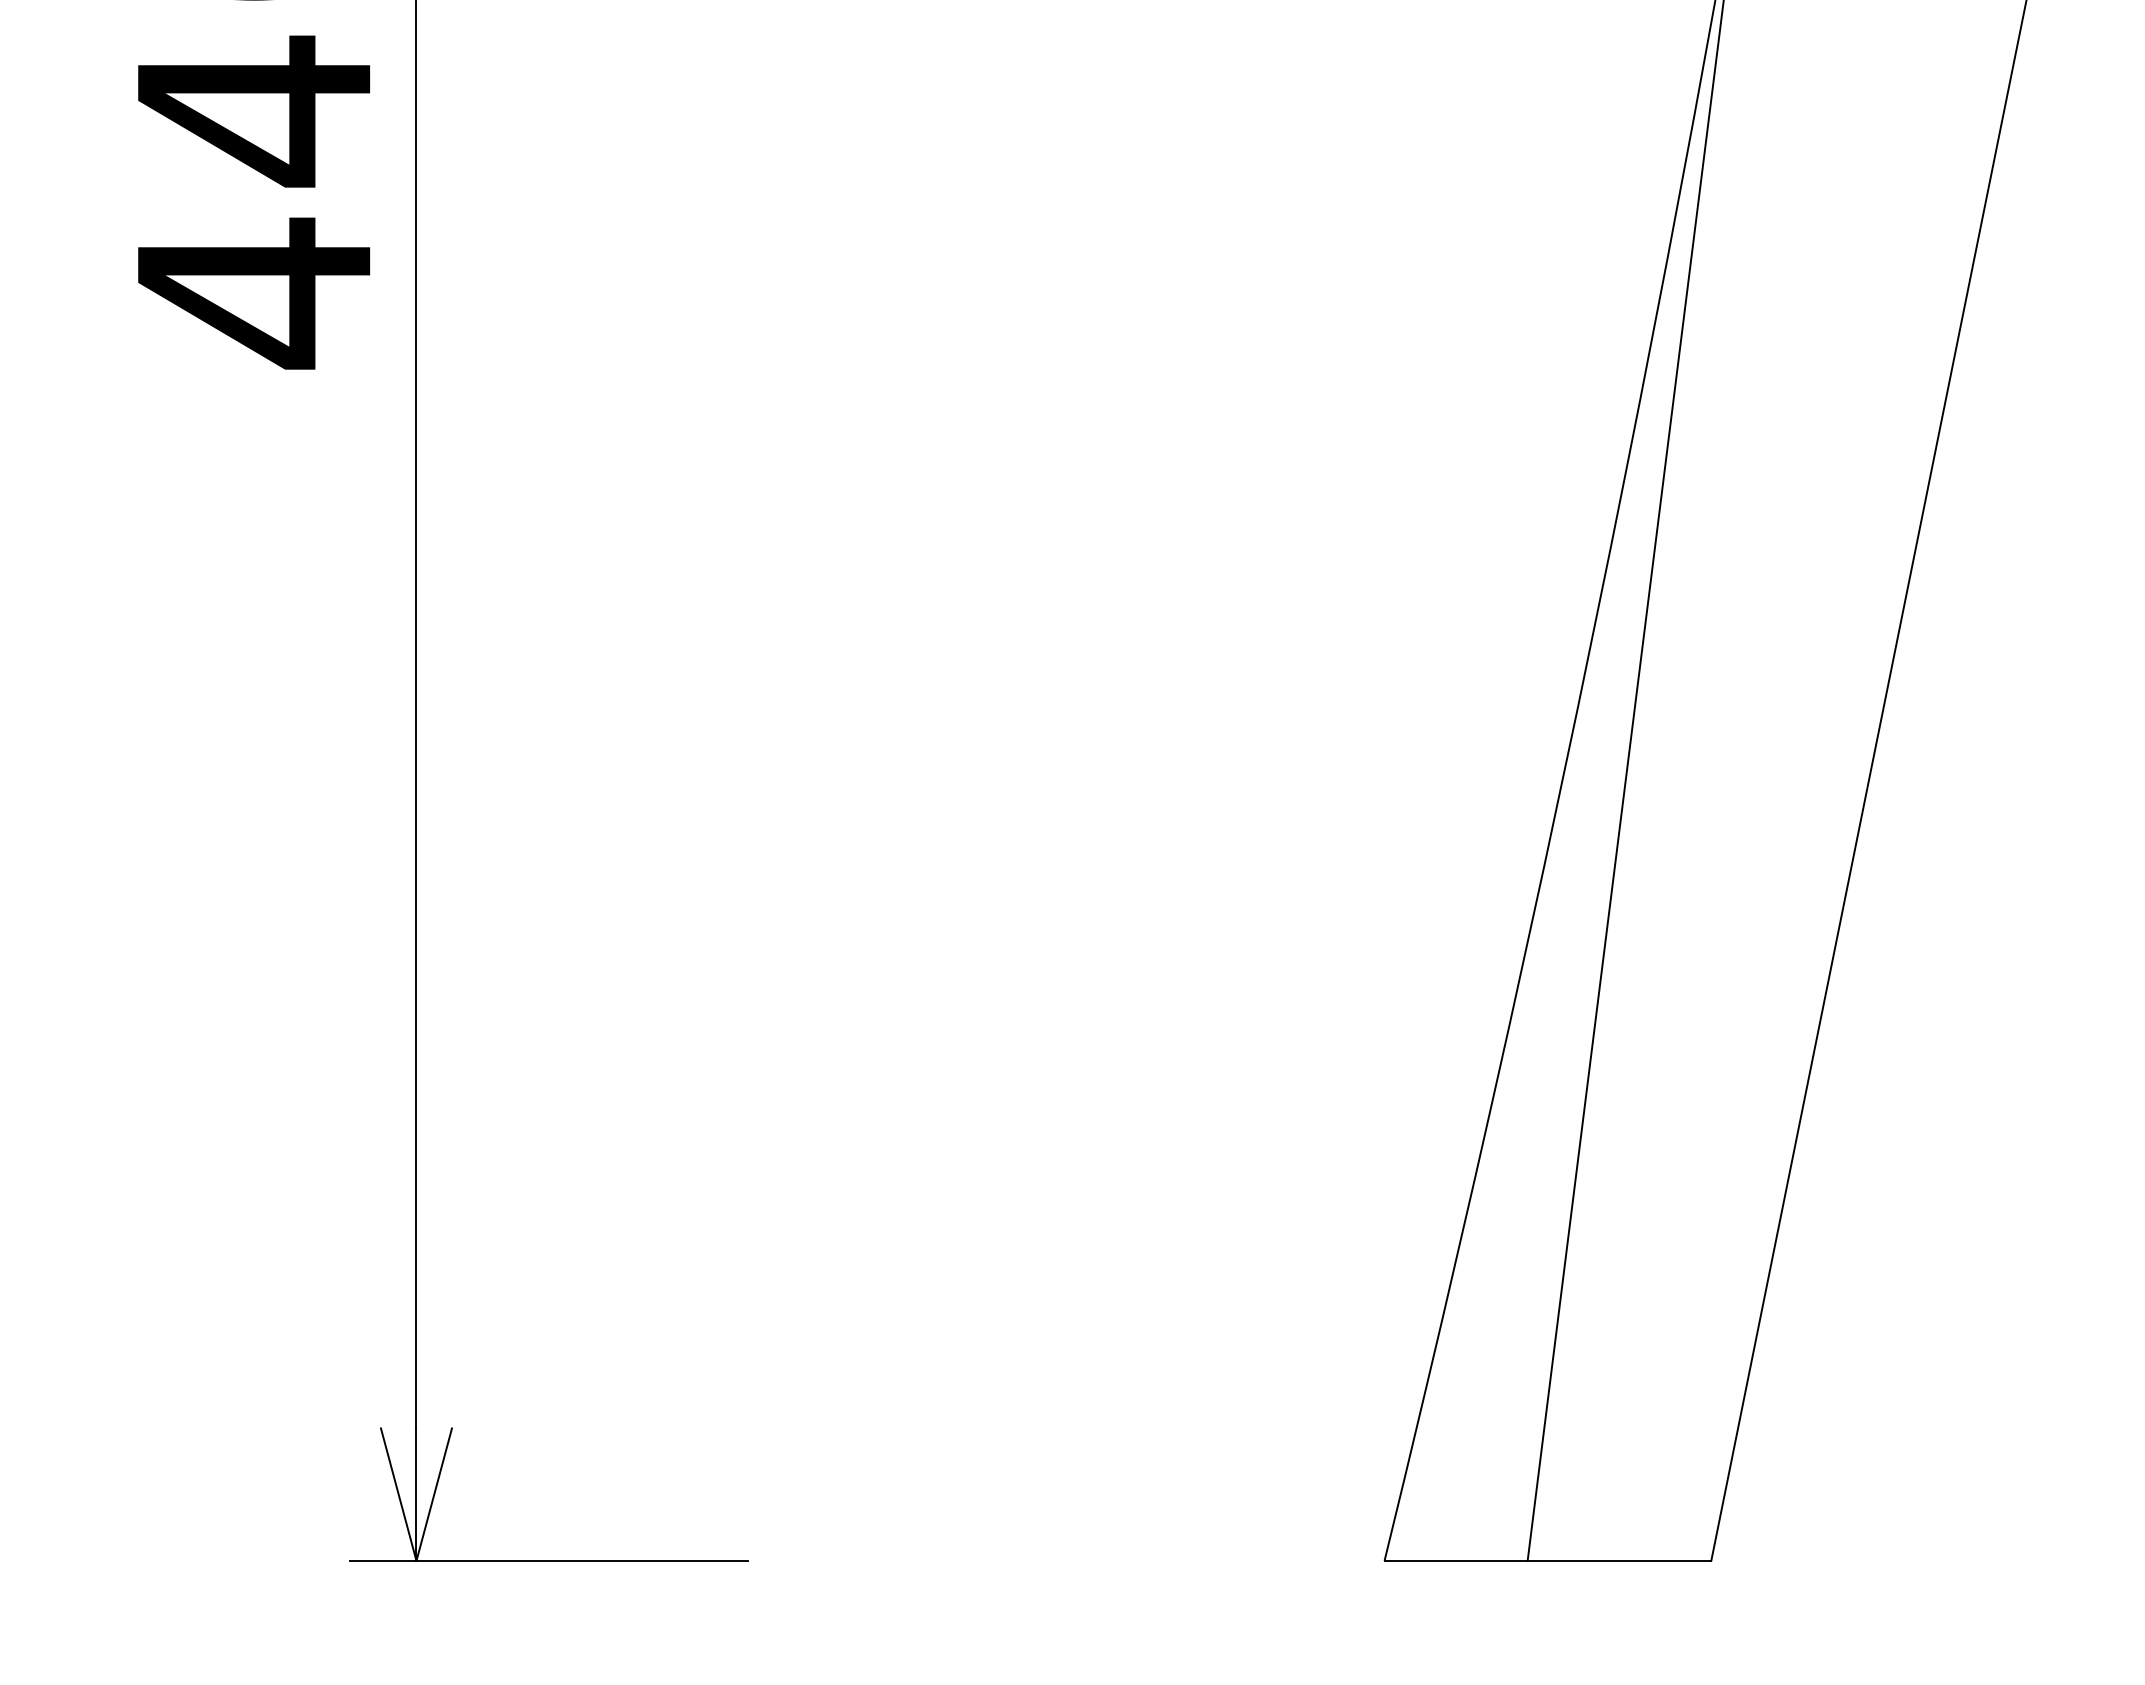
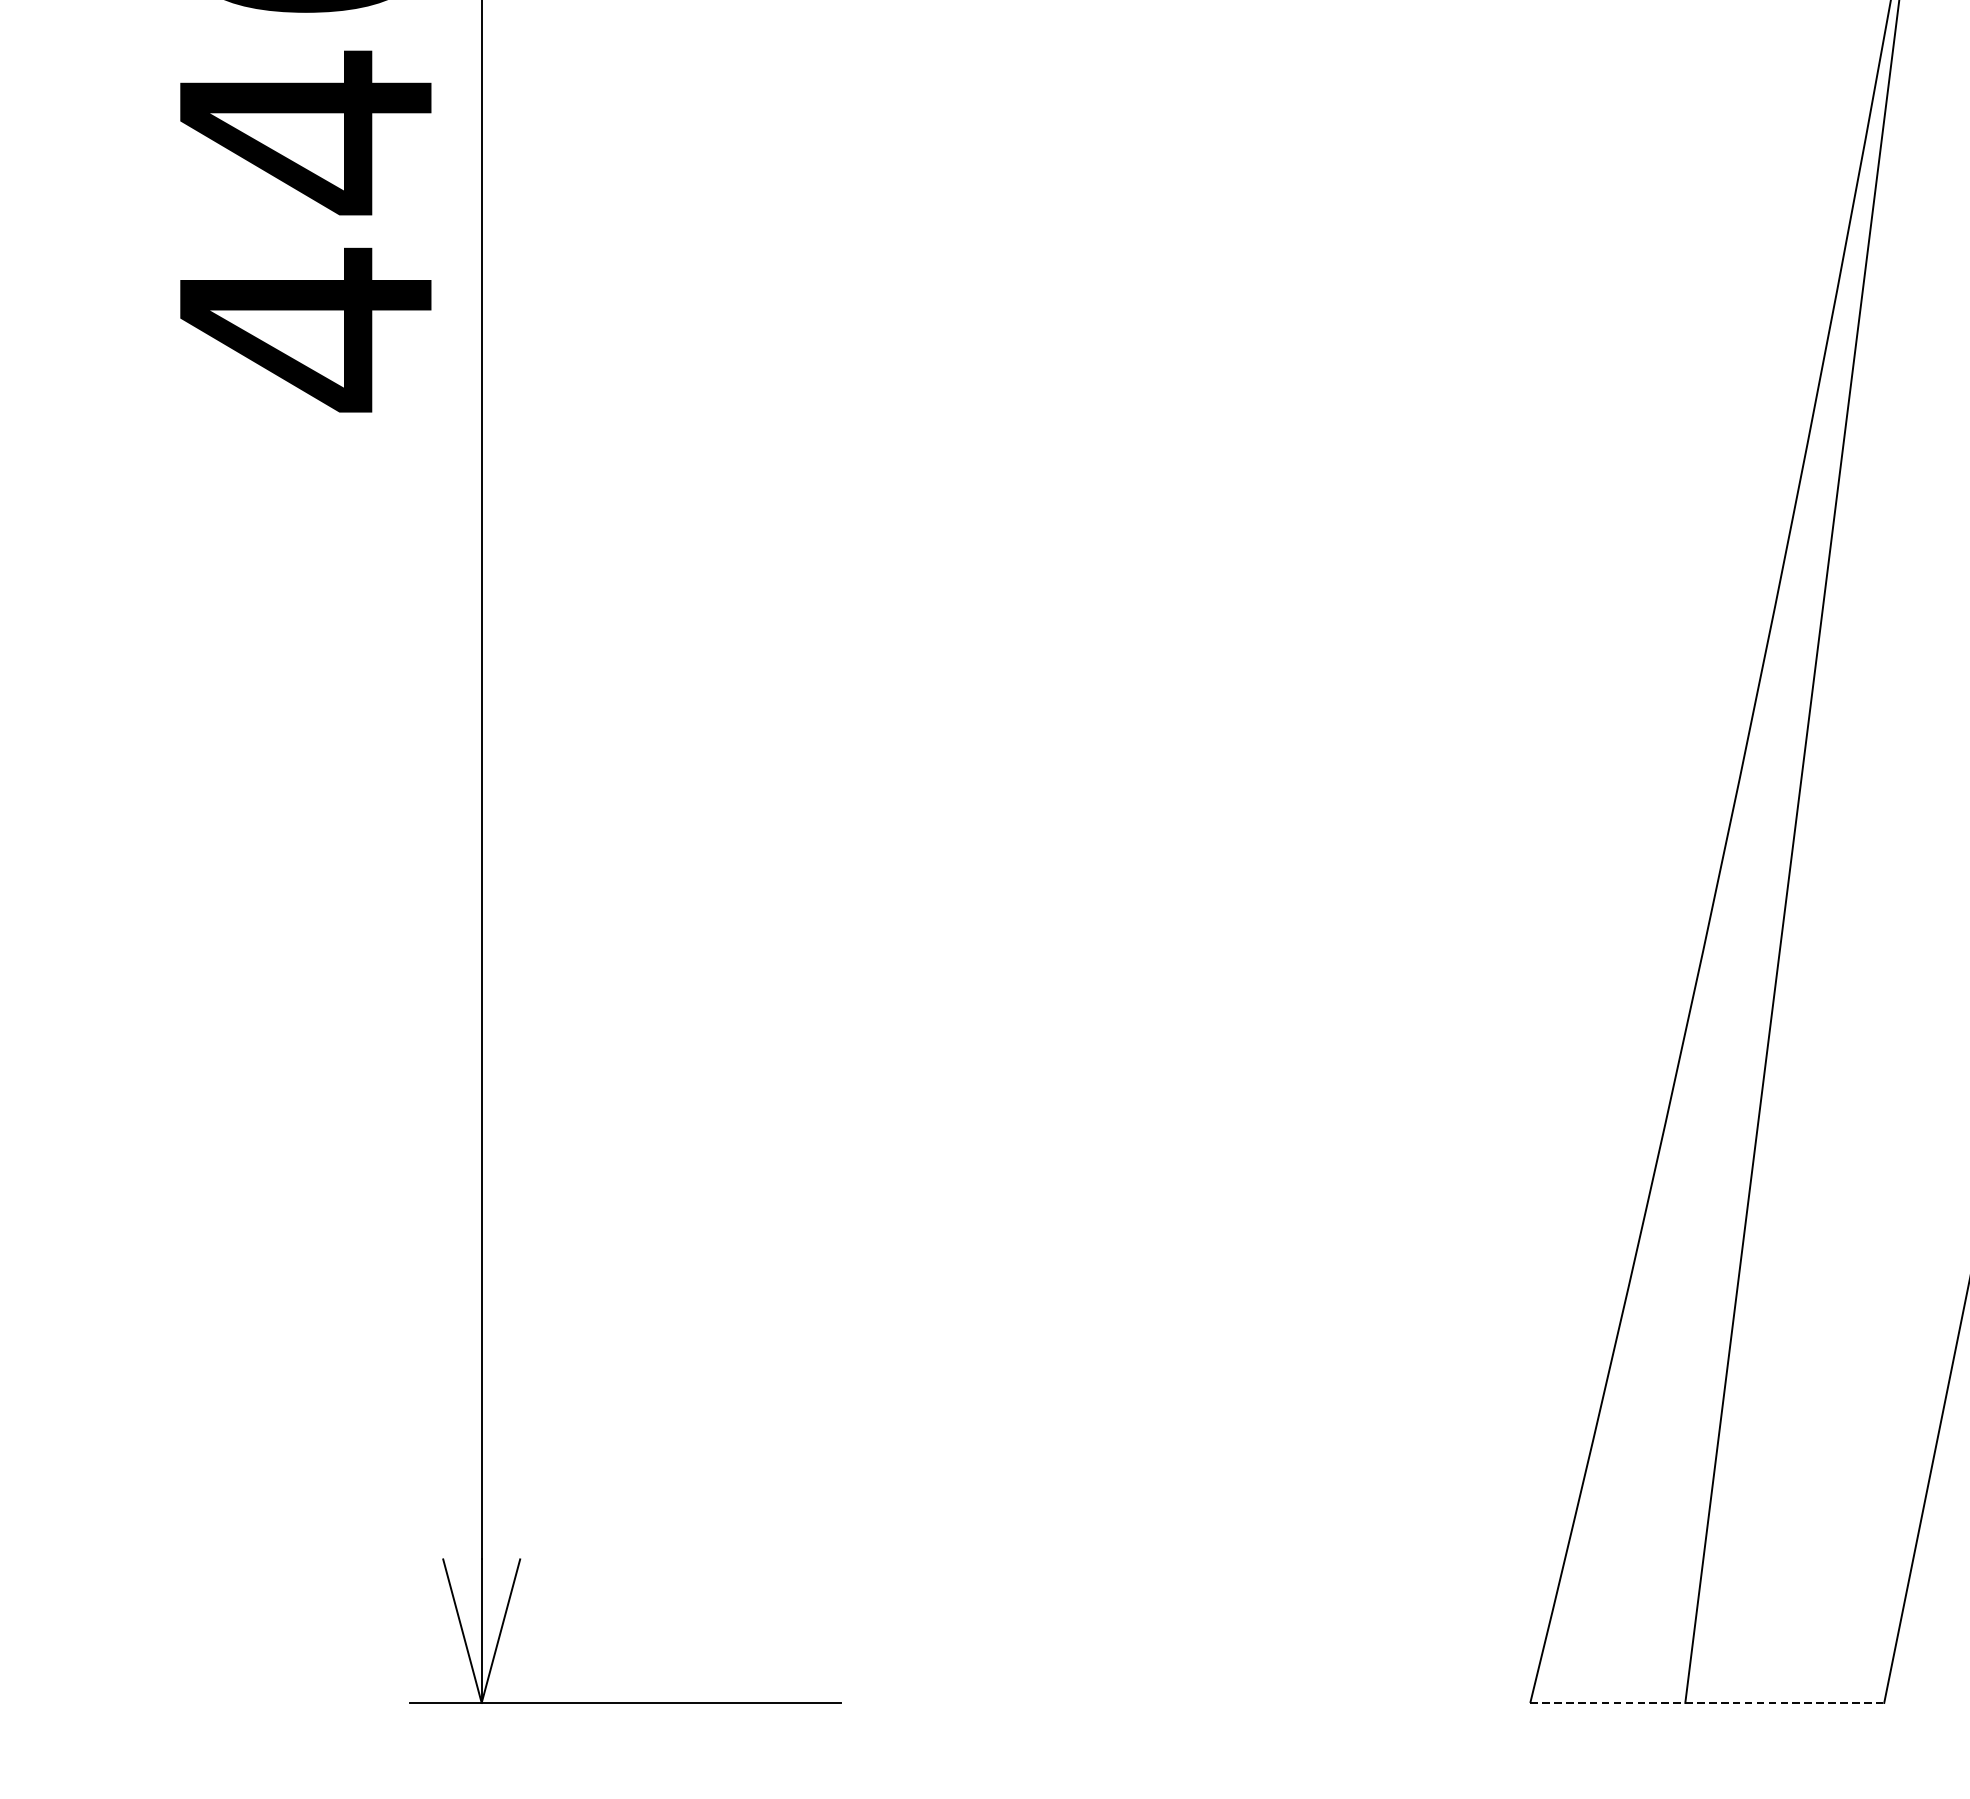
line: (1548, 1560) -> (1707, 1702), solid -> dashed

